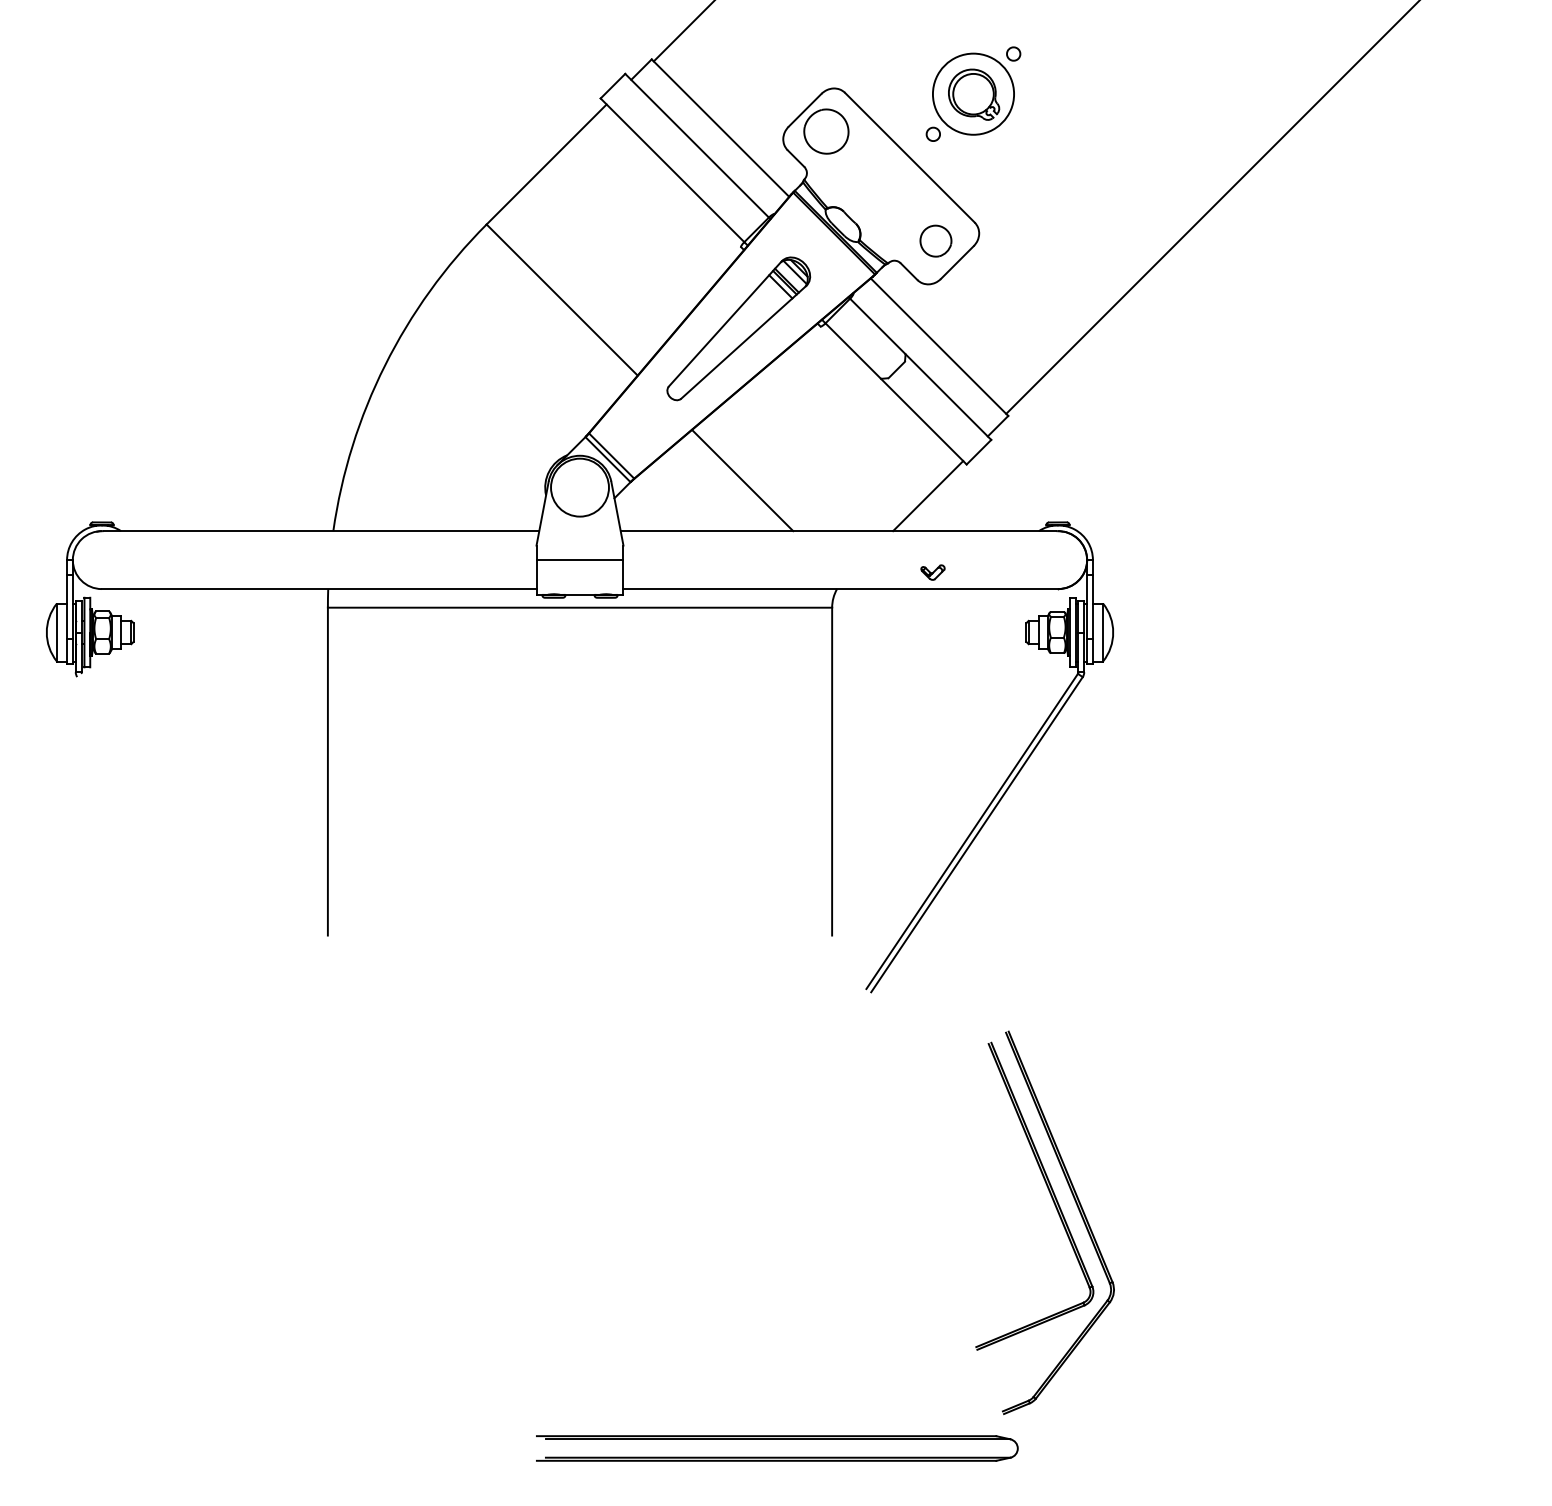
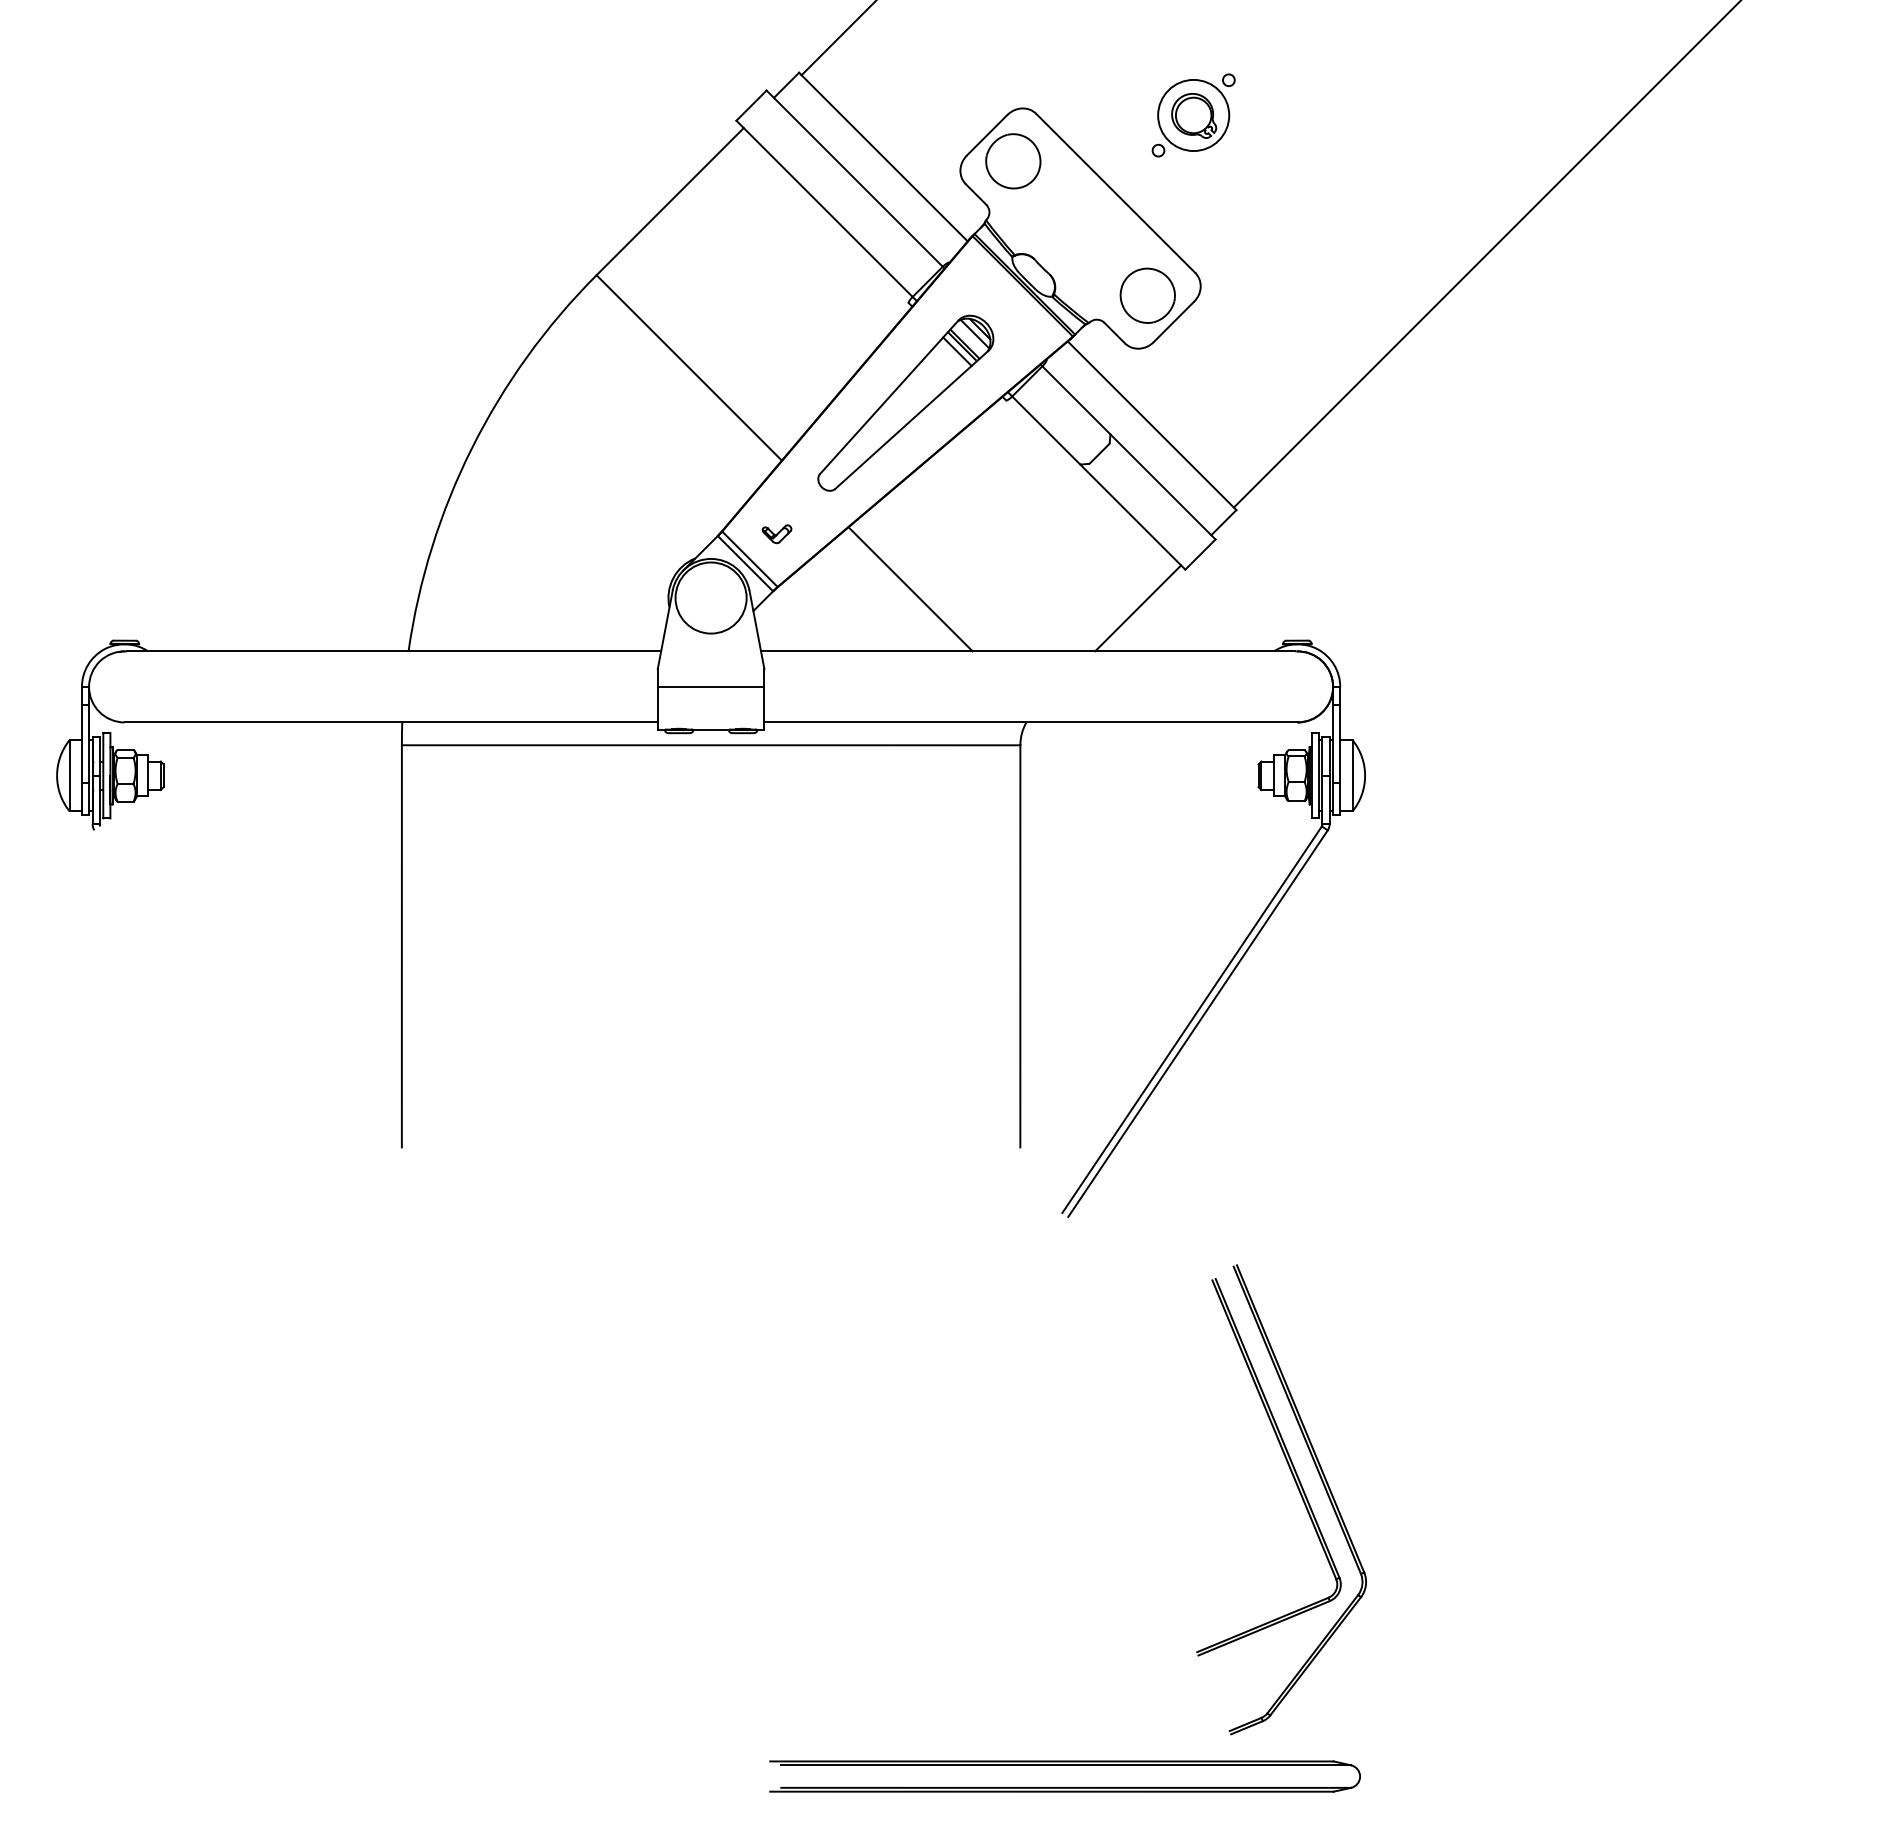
part: (973, 94) -> (1193, 115), size x0.71
part: (935, 240) -> (1147, 295), size x1.43
part: (932, 572) -> (776, 534), moved
part: (776, 1439) -> (1064, 1765), moved

